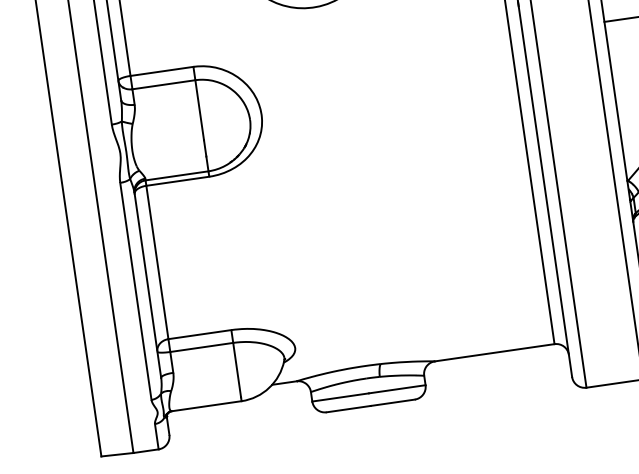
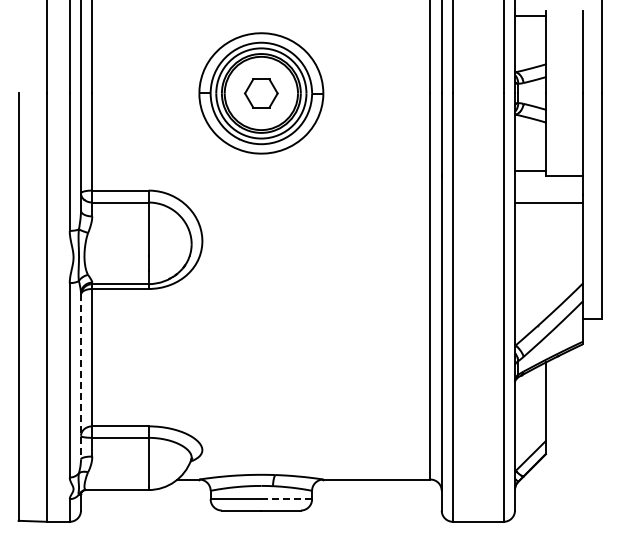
line: (148, 285) -> (81, 376), solid -> dashed
line: (398, 389) -> (287, 499), solid -> dashed

